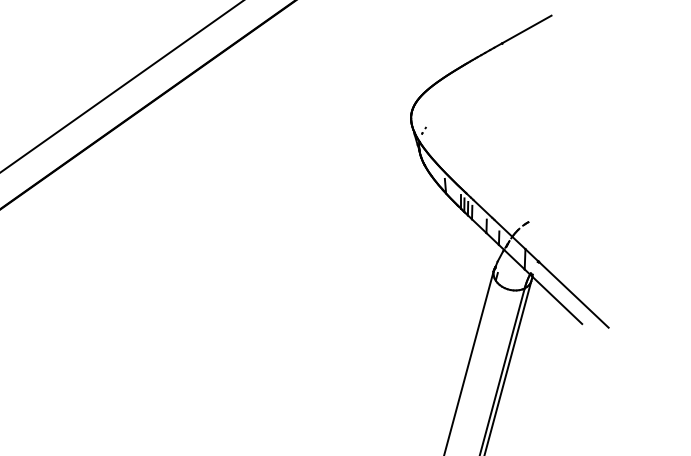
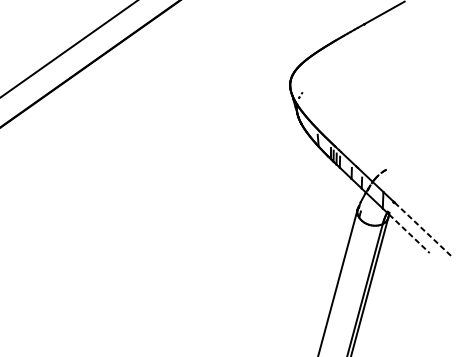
line: (573, 294) -> (422, 229), solid -> dashed
line: (557, 300) -> (409, 233), solid -> dashed

